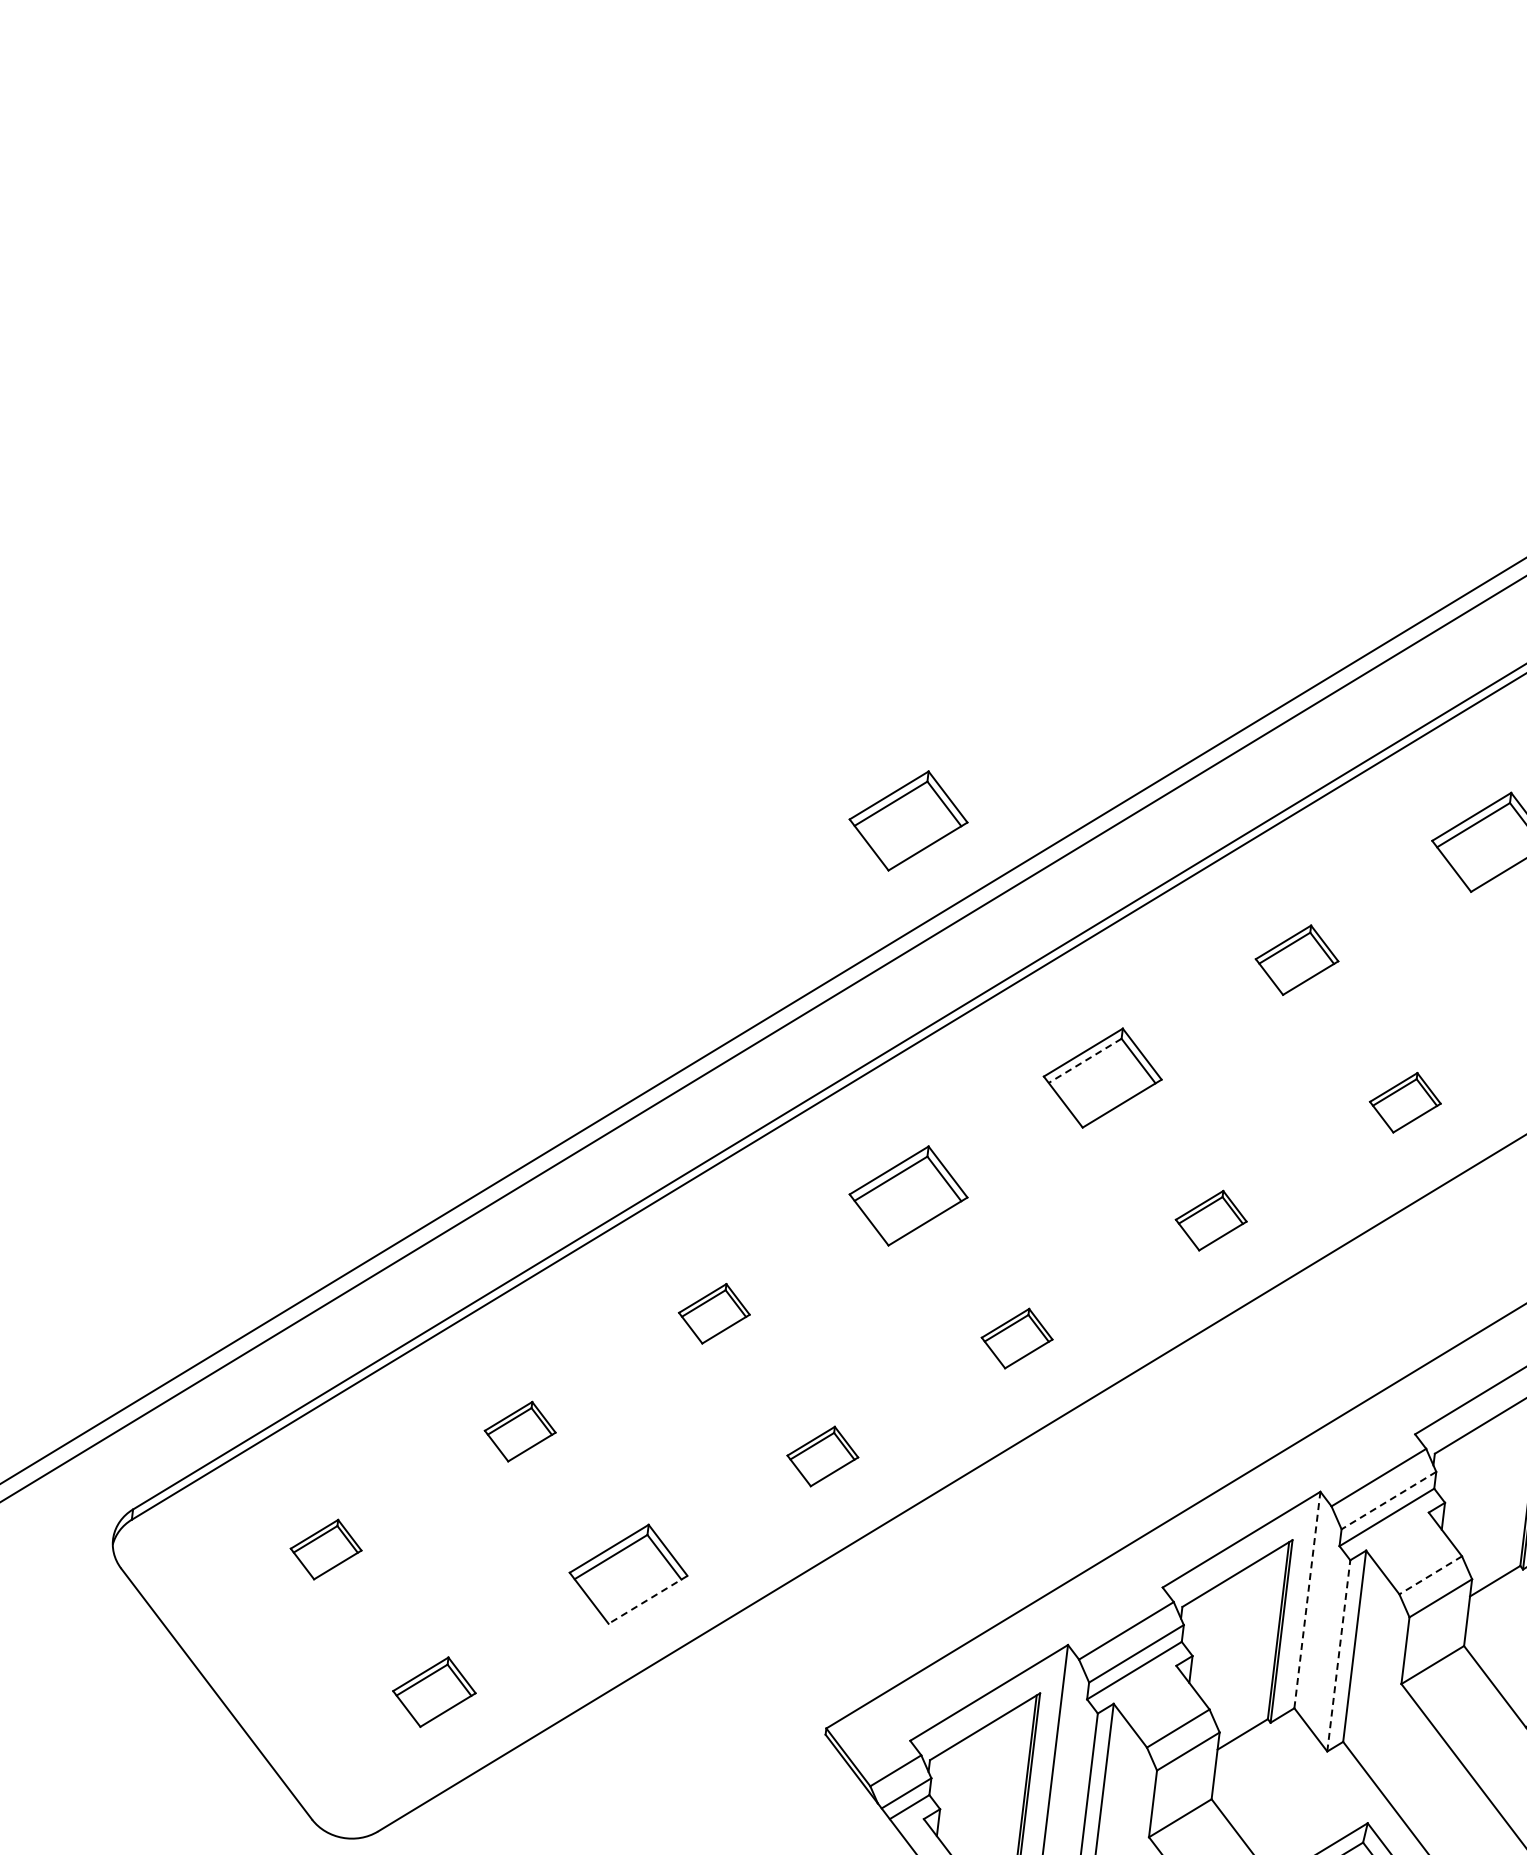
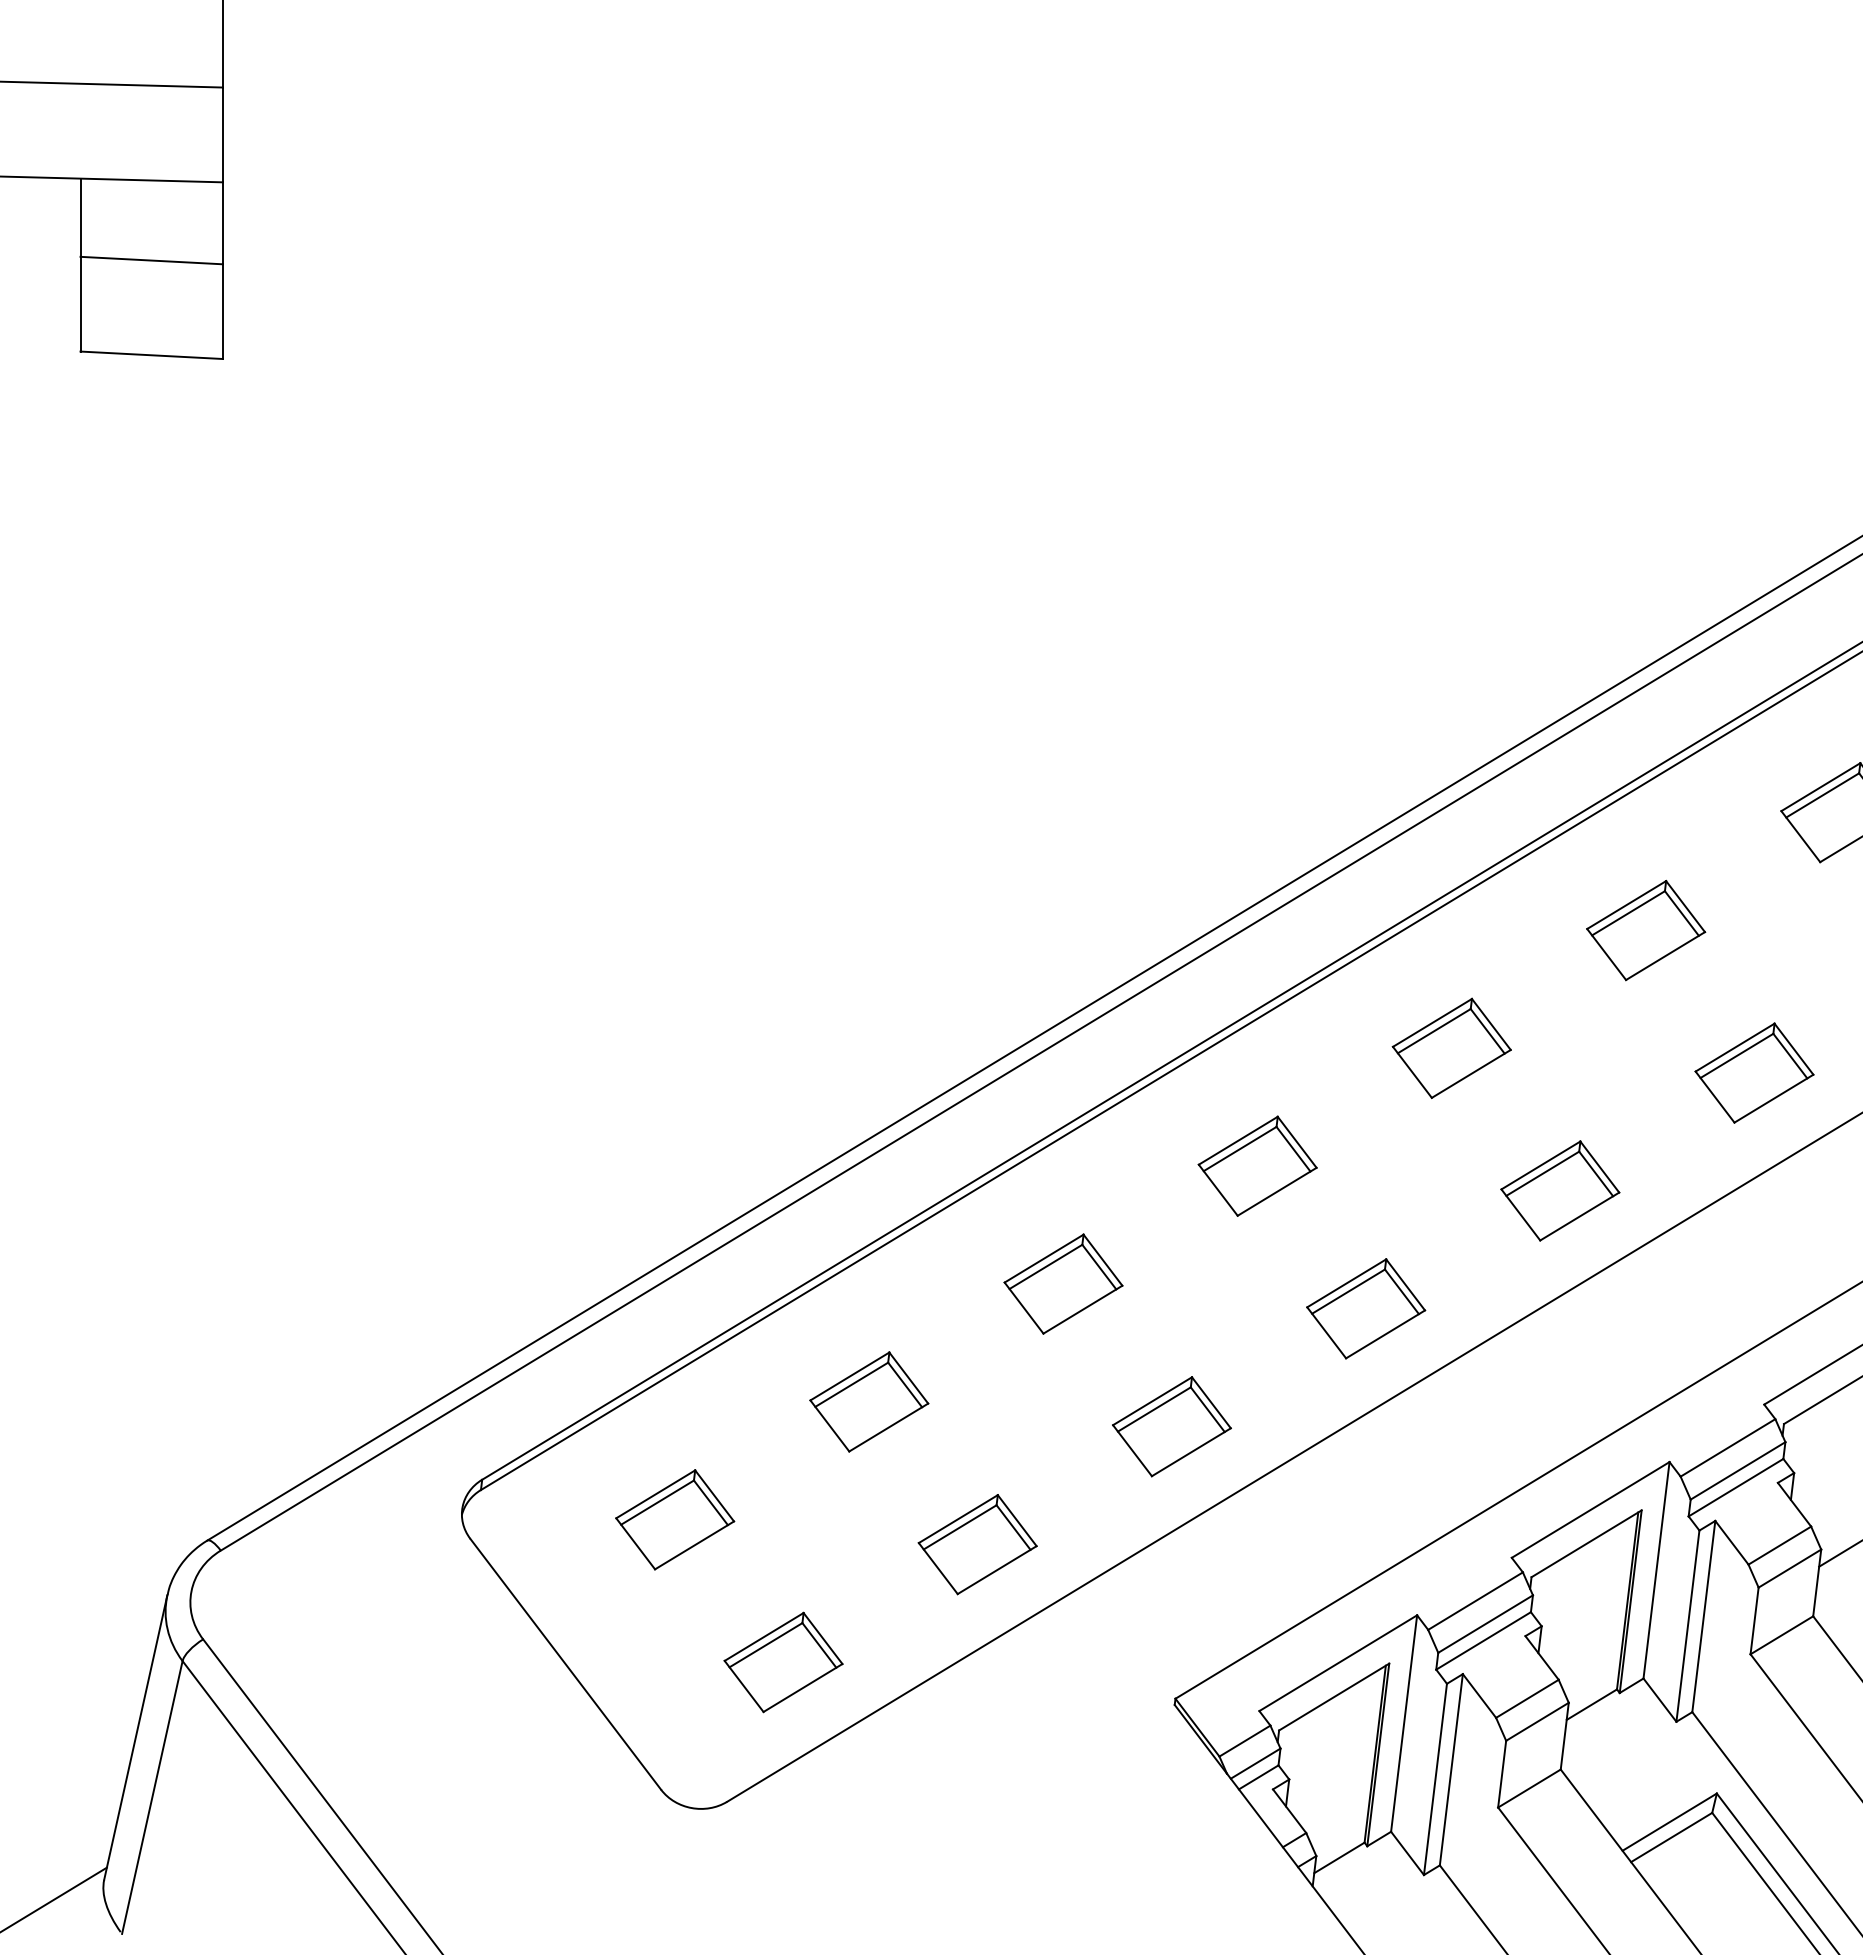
part: (908, 820) -> (1257, 790), removed
part: (1297, 960) -> (1646, 930), size x1.43
line: (1085, 1061) -> (1434, 1031), dashed -> solid
part: (1405, 1102) -> (1754, 1072), size x1.67
part: (1211, 1220) -> (1560, 1190), size x1.67
part: (714, 1313) -> (1063, 1283), size x1.67
part: (1017, 1338) -> (1366, 1308), size x1.67
part: (520, 1431) -> (869, 1401), size x1.67
part: (822, 1456) -> (1171, 1426), size x1.67
line: (1388, 1501) -> (1737, 1471), dashed -> solid
part: (326, 1549) -> (675, 1519), size x1.67
line: (1430, 1575) -> (1779, 1545), dashed -> solid
line: (1307, 1599) -> (1656, 1569), dashed -> solid
line: (647, 1600) -> (996, 1570), dashed -> solid
line: (1338, 1655) -> (1687, 1625), dashed -> solid
part: (434, 1692) -> (783, 1662), size x1.43

